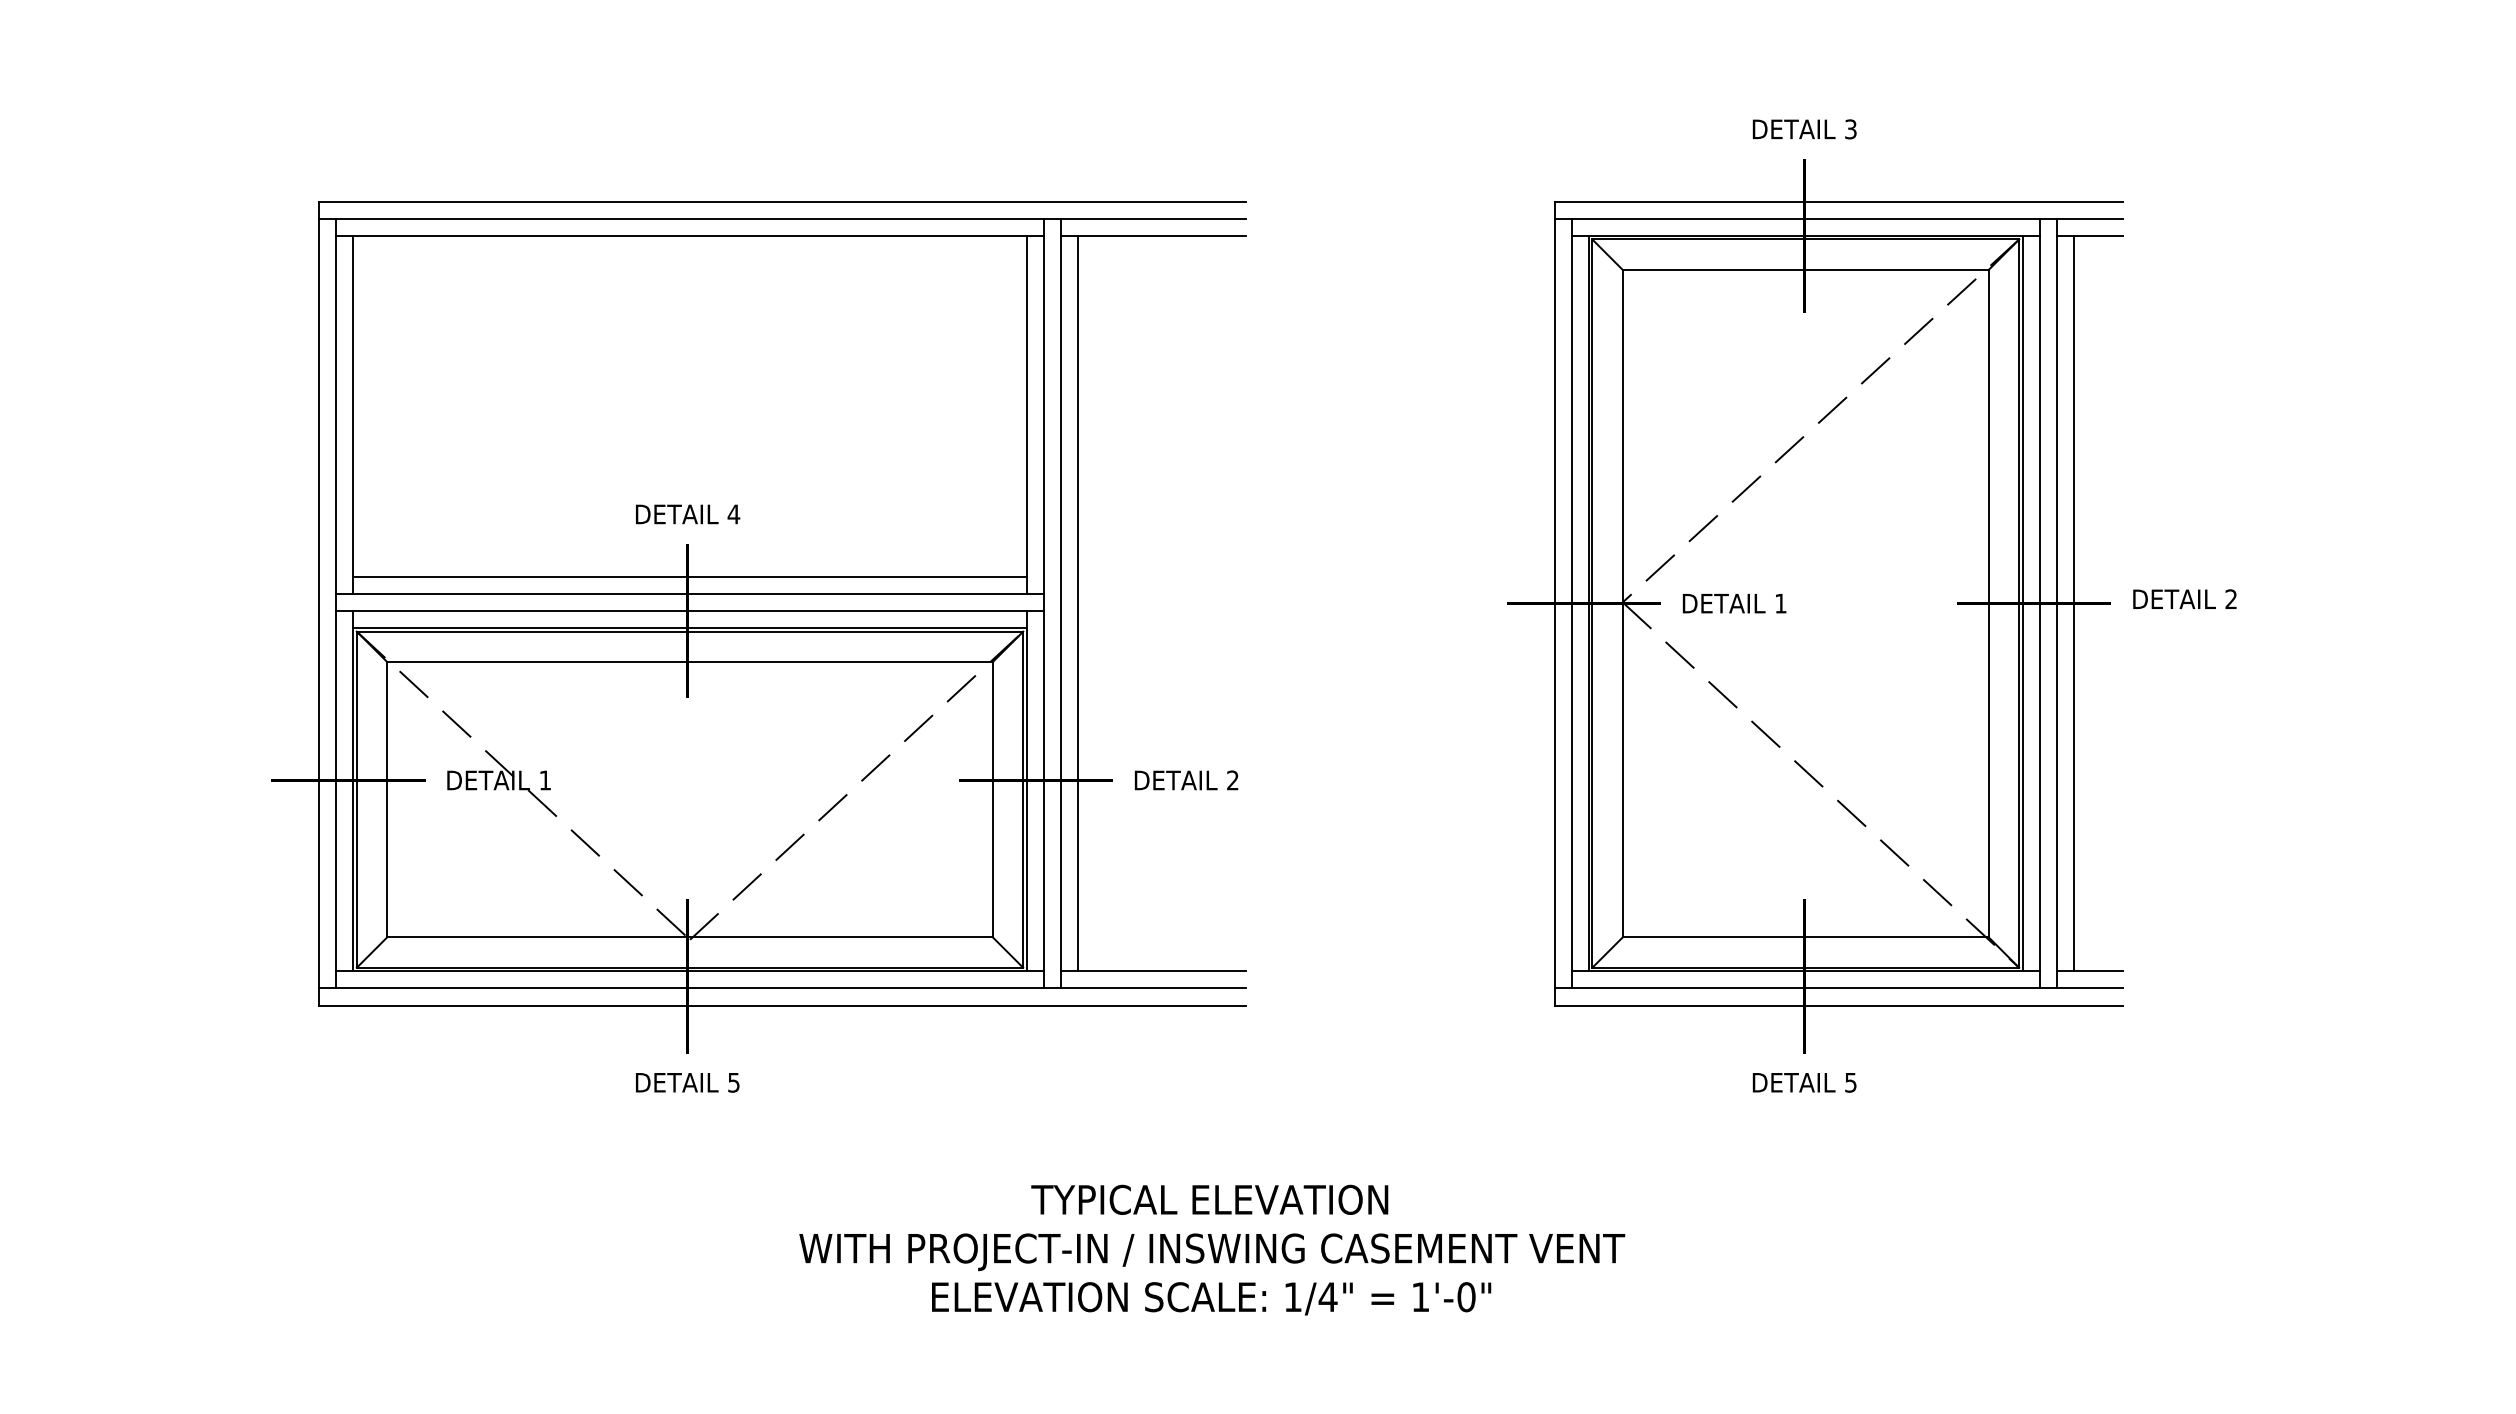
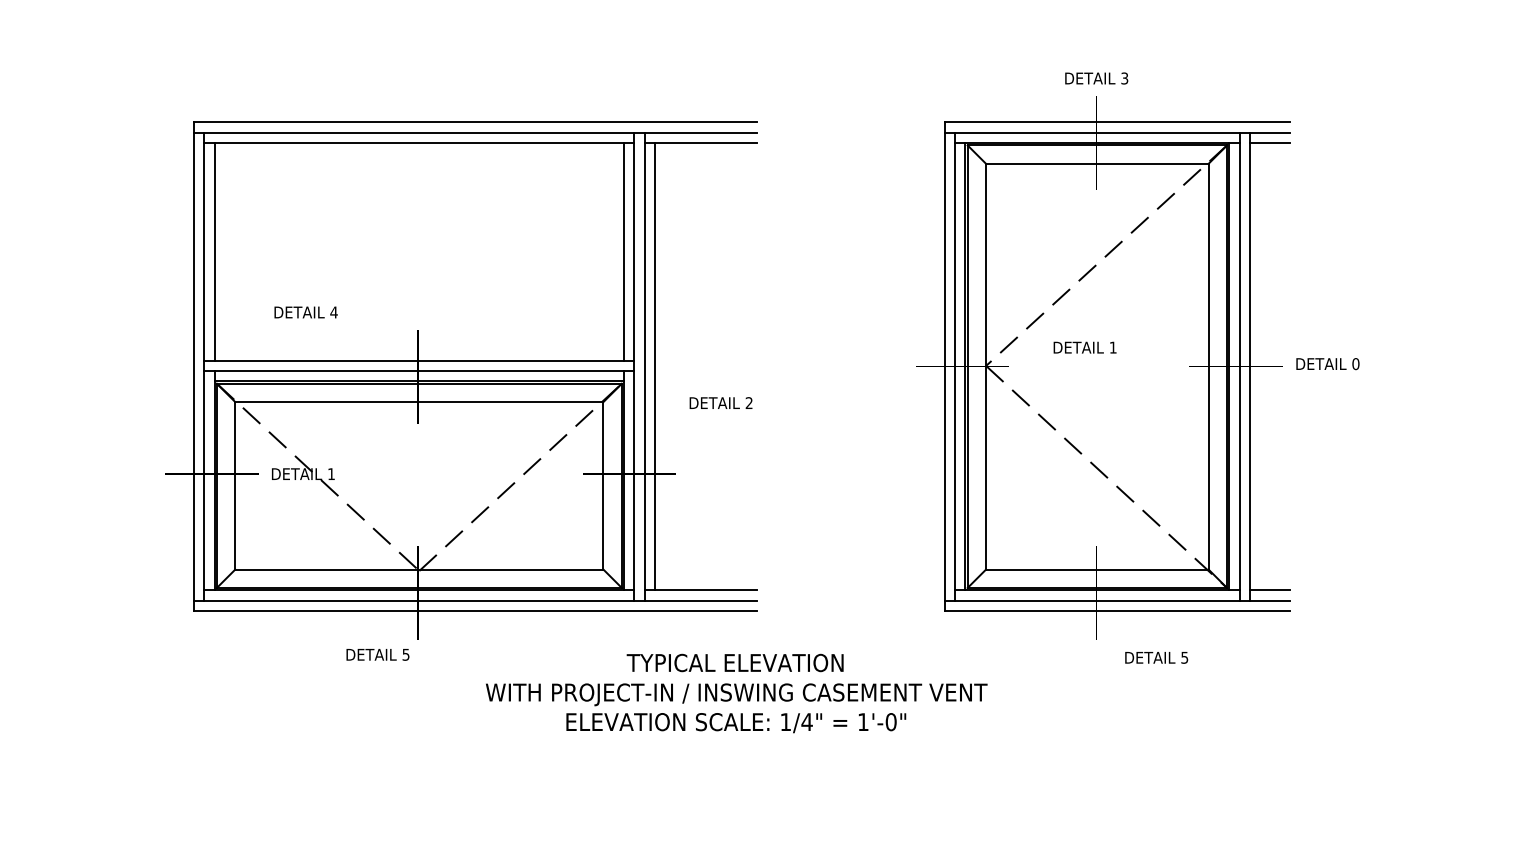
text: (686, 514) -> (305, 312), moved
line: (690, 576) -> (419, 350), removed
text: (2230, 600) -> (1355, 364), 2 -> 0
text: (1733, 603) -> (1084, 347), moved
line: (2074, 603) -> (1260, 366), removed
text: (1185, 779) -> (720, 402), moved
text: (686, 1082) -> (377, 654), moved
text: (1804, 1082) -> (1156, 657), moved
text: (1211, 1250) -> (736, 693), moved

